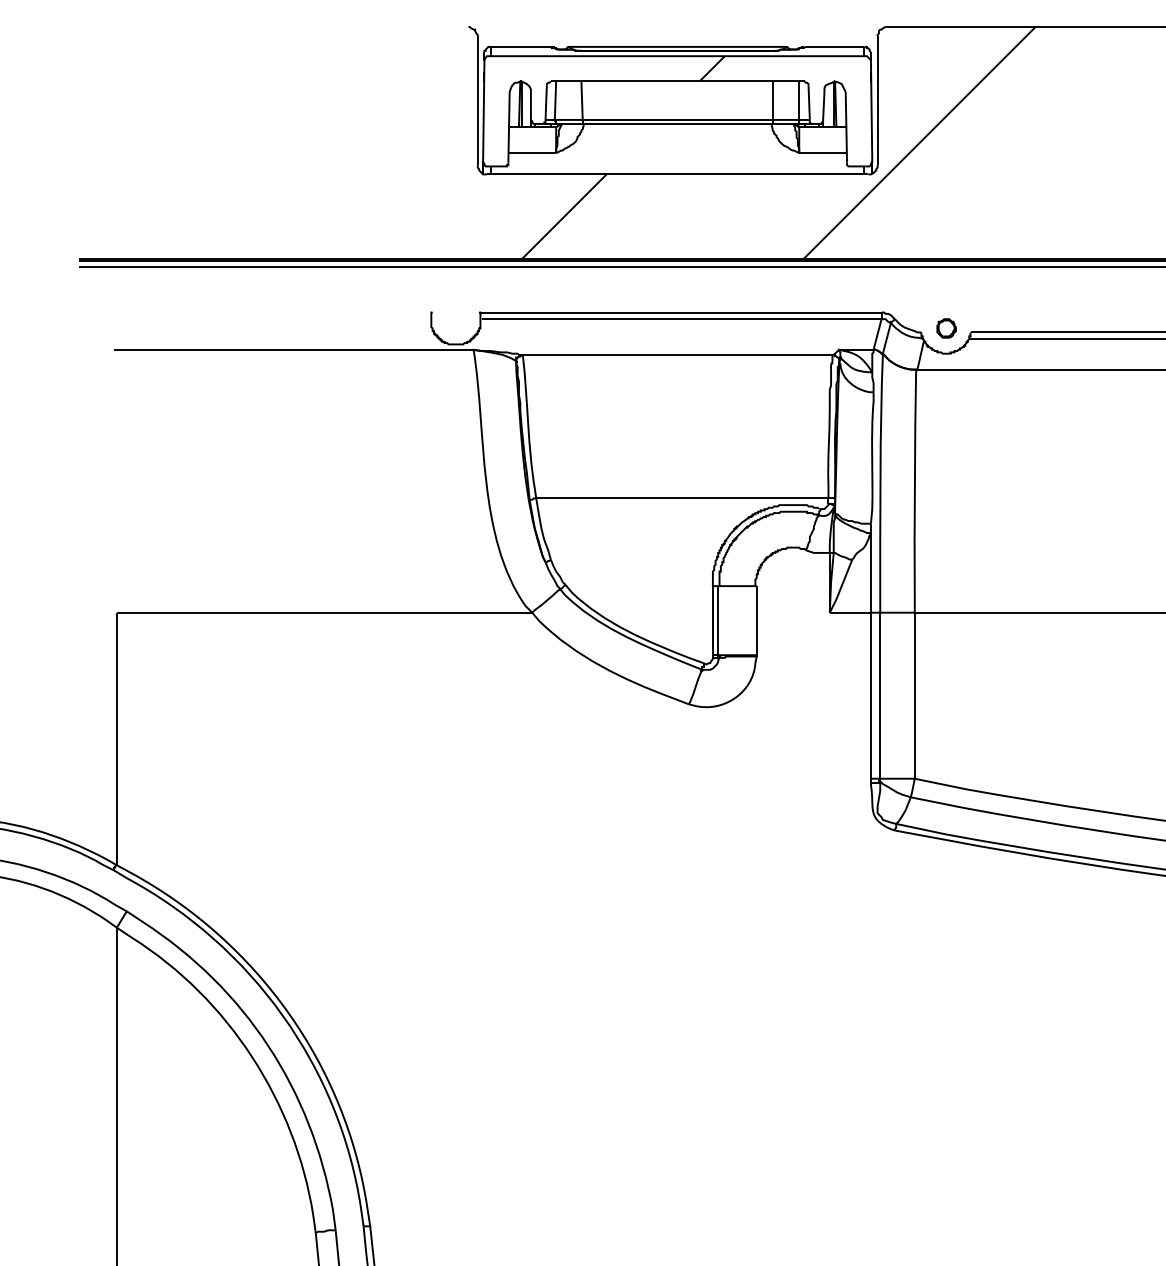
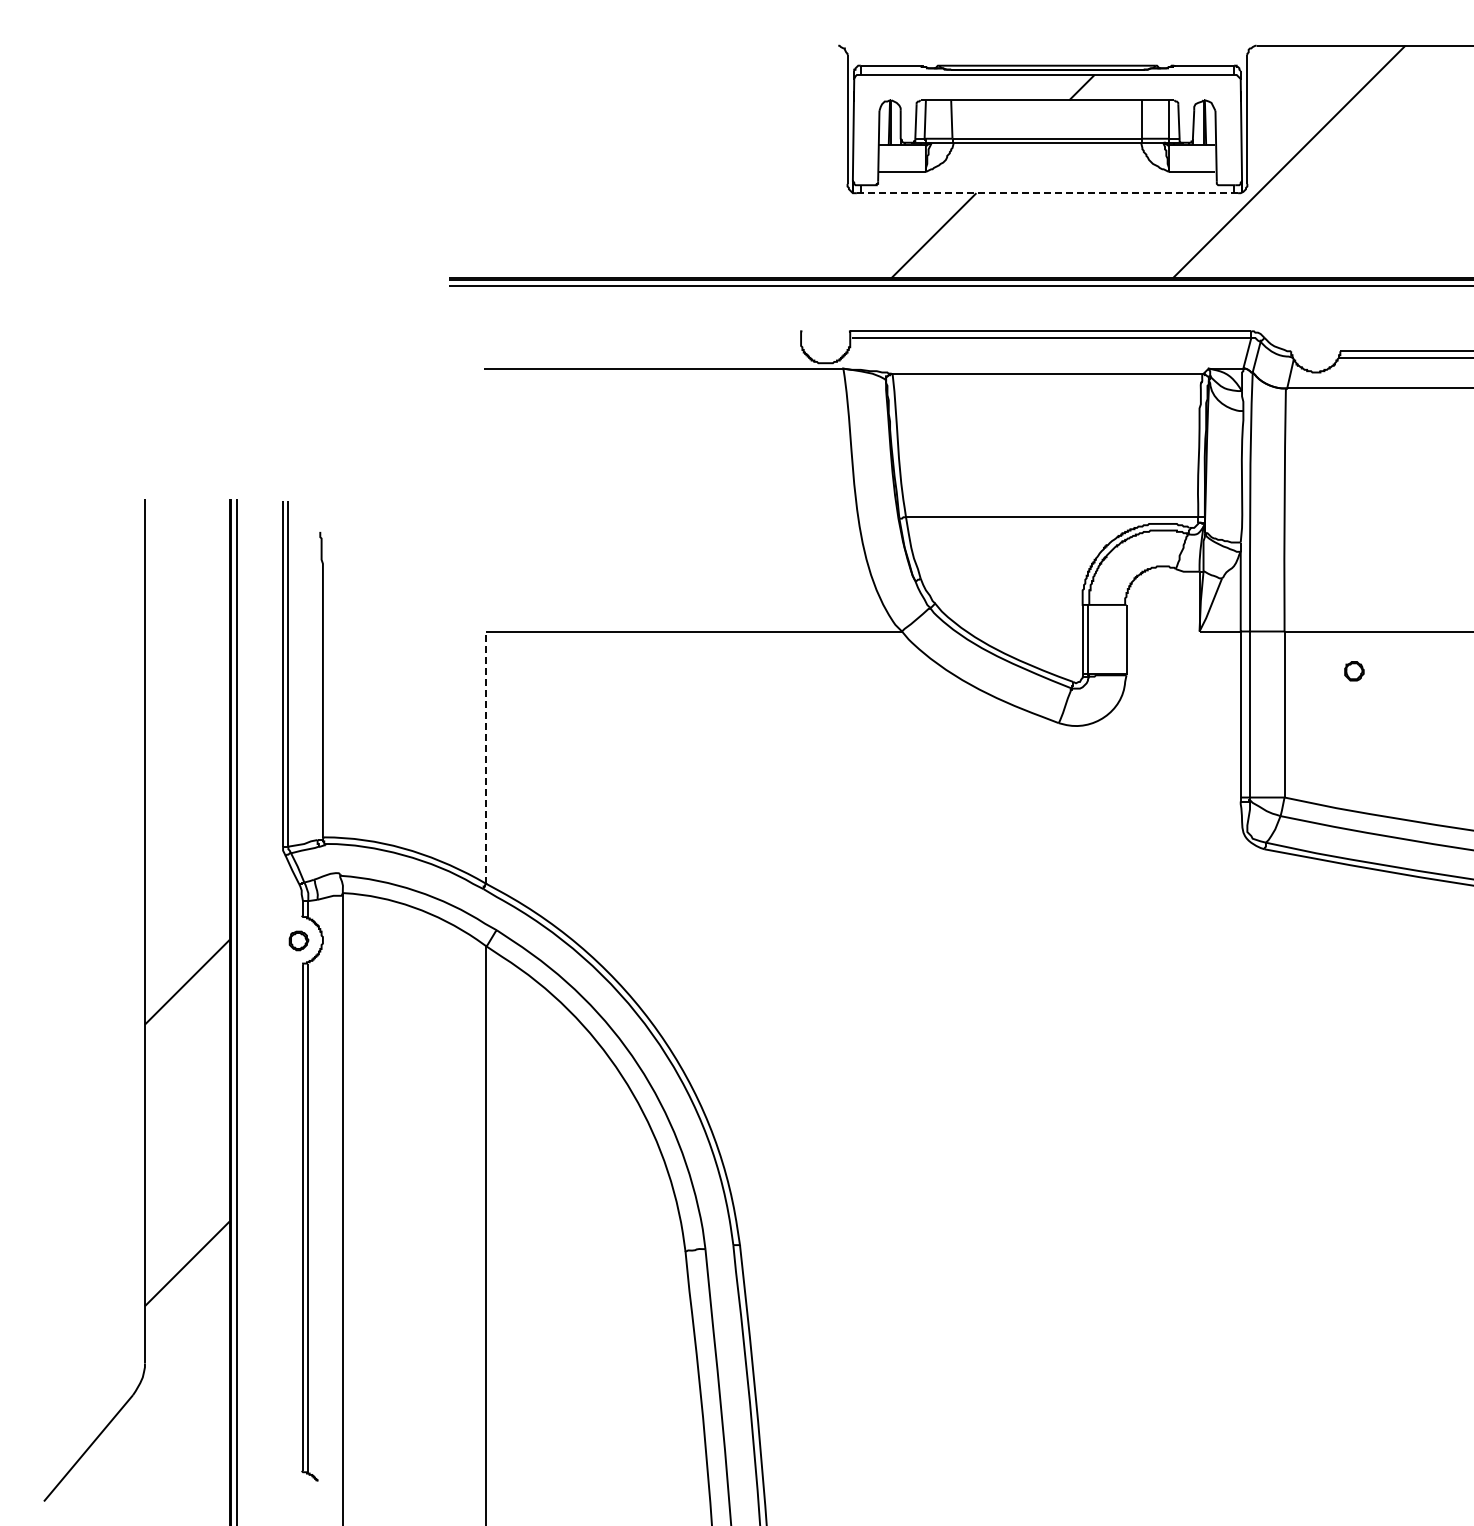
line: (677, 174) -> (1047, 193), solid -> dashed
part: (946, 328) -> (1354, 671), moved
line: (116, 738) -> (486, 757), solid -> dashed

